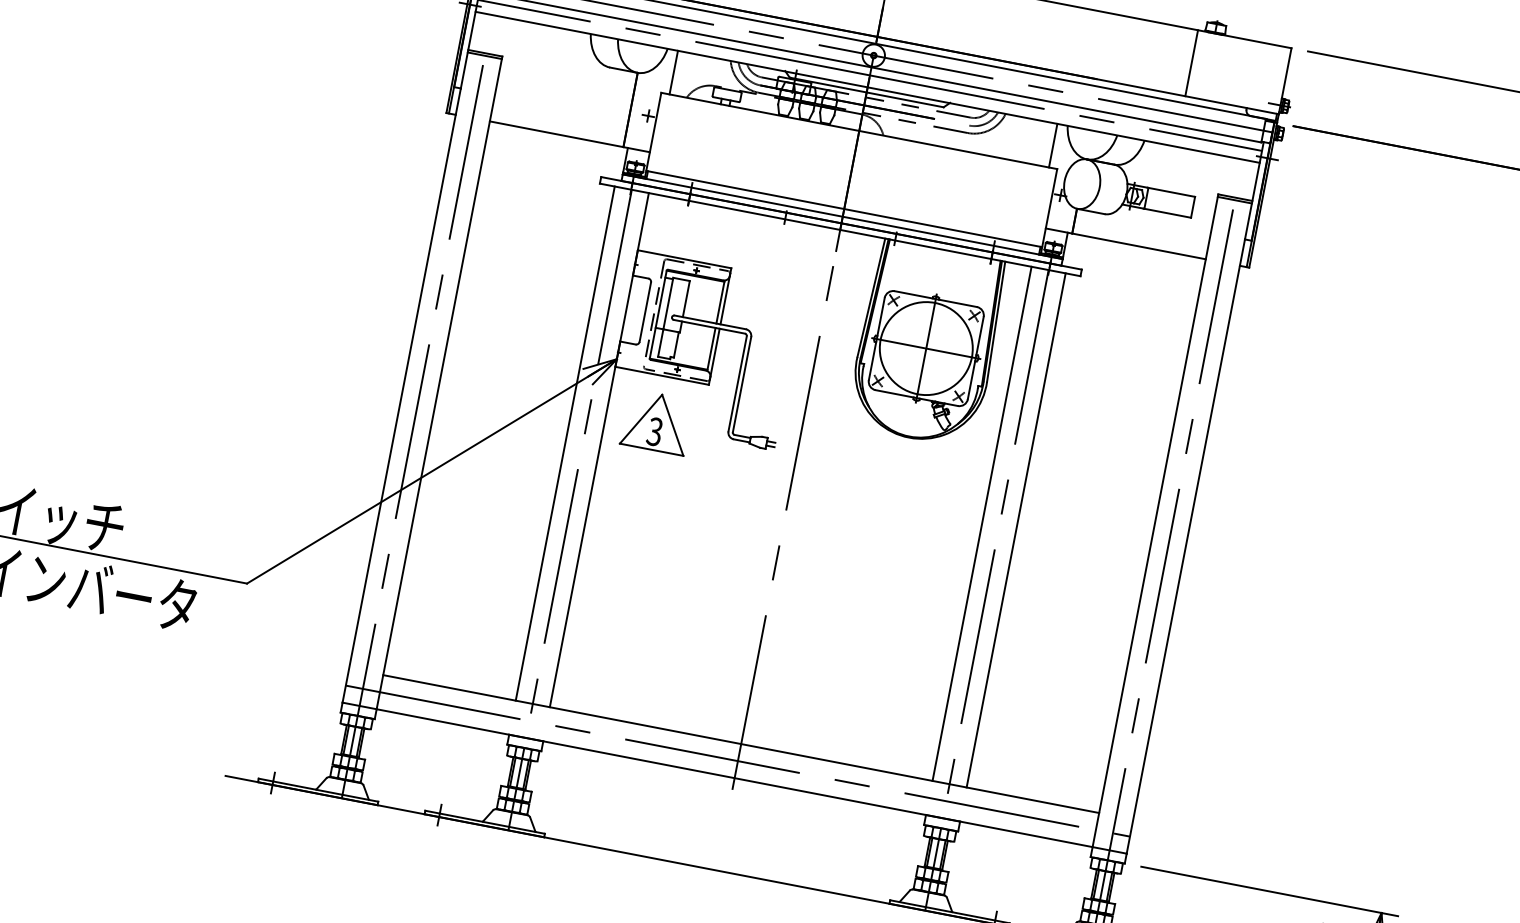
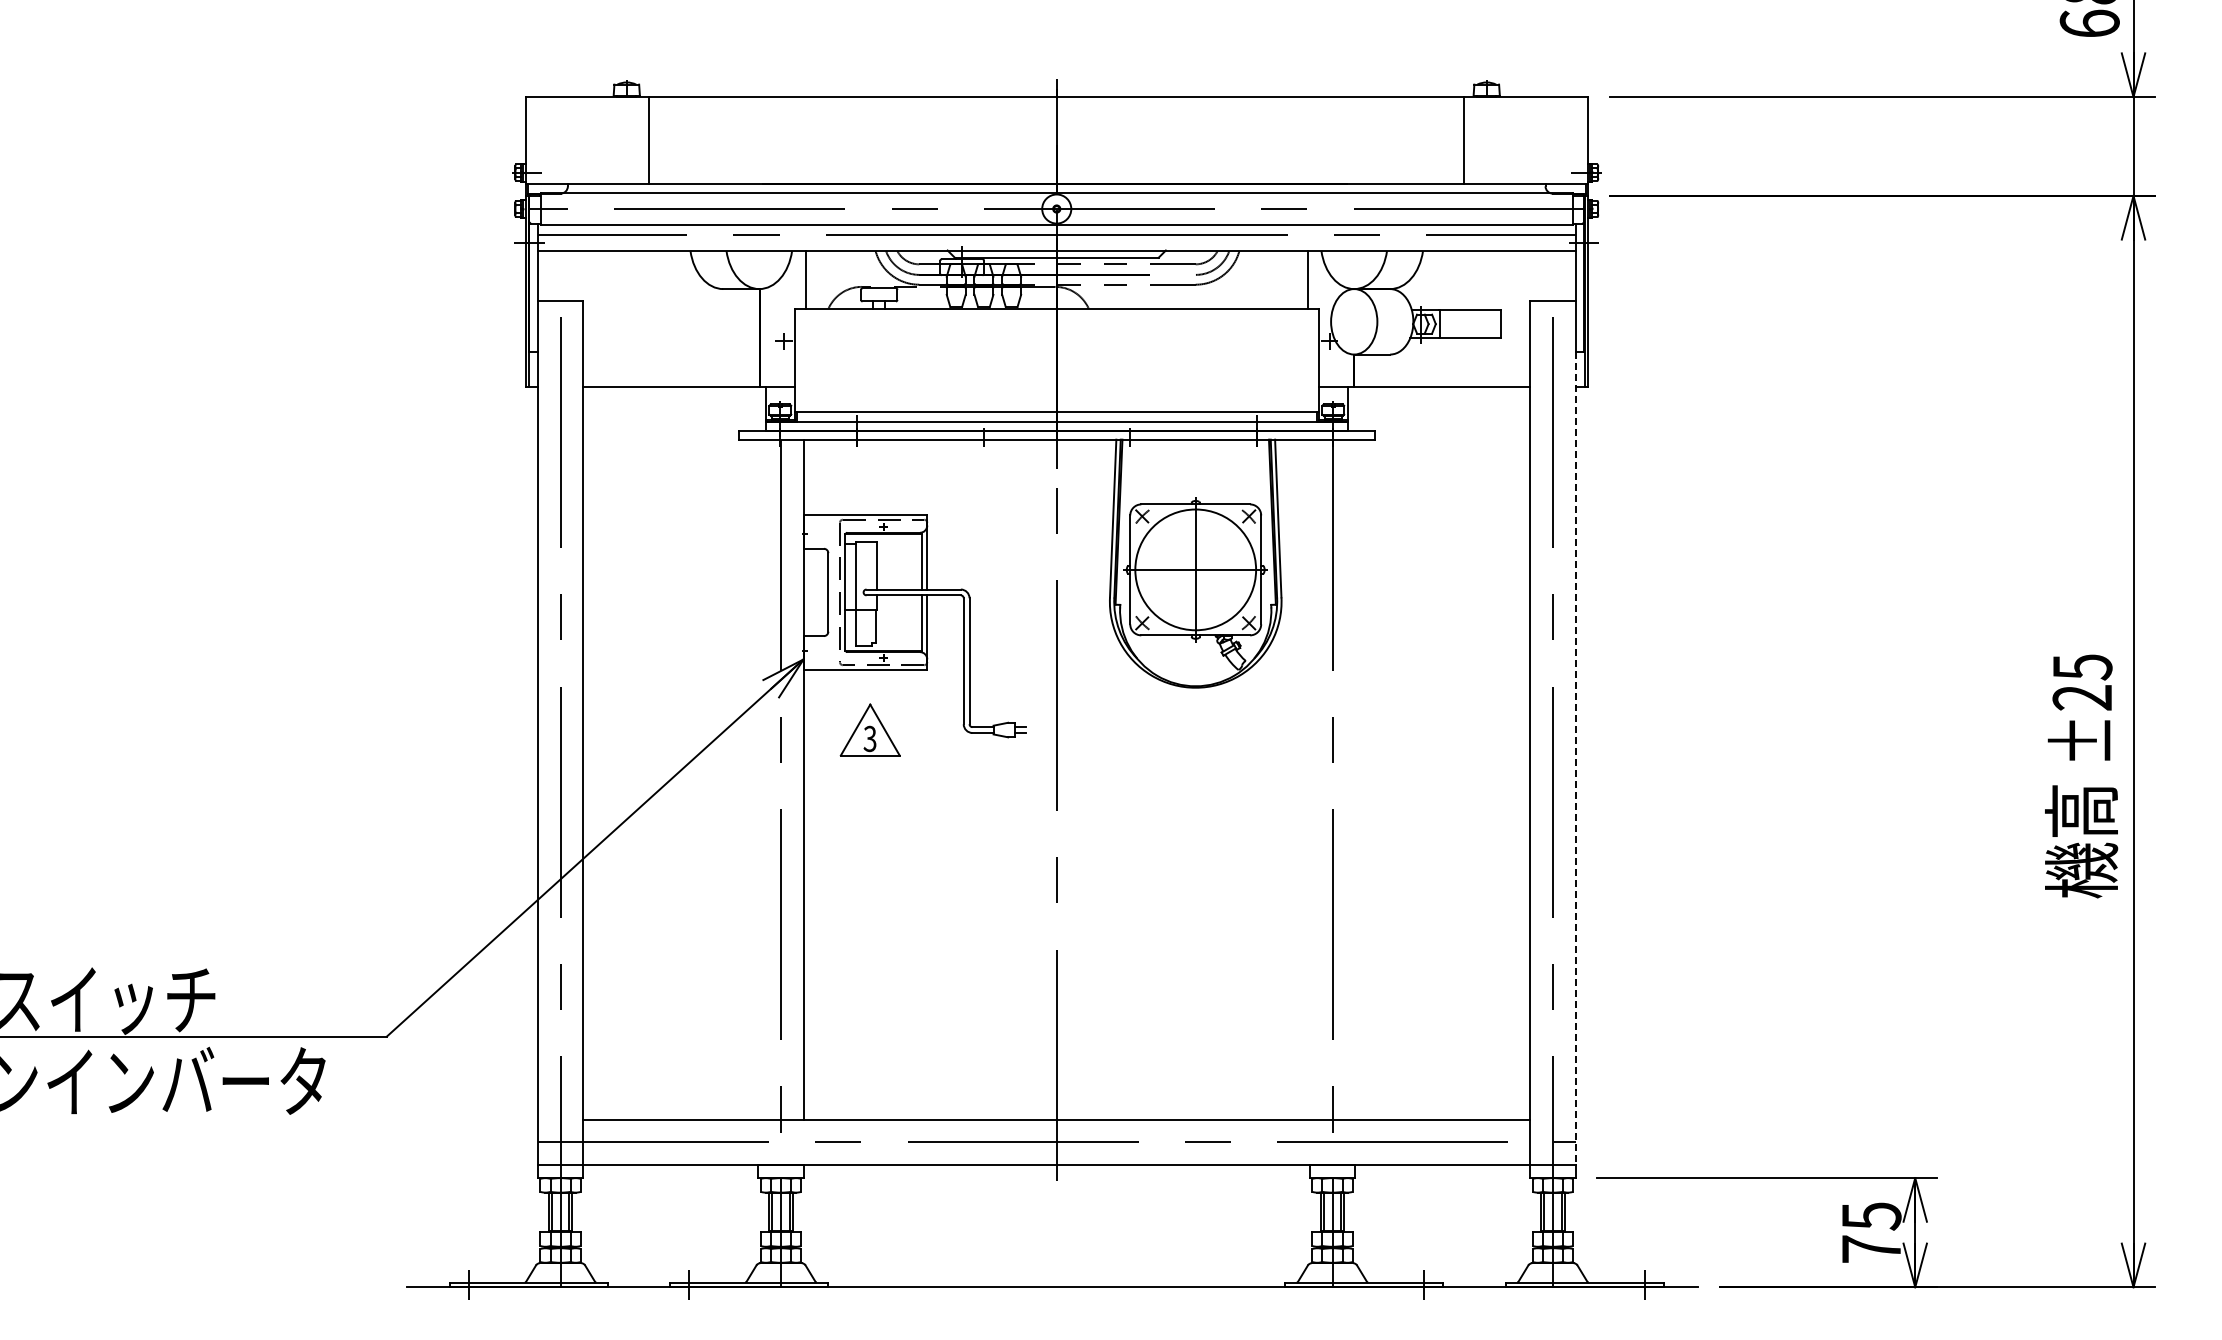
line: (484, 55) -> (560, 304), removed
line: (1234, 199) -> (1552, 304), removed
part: (657, 421) -> (870, 729), size x0.7
line: (565, 443) -> (758, 779), removed
line: (981, 523) -> (1309, 779), removed
line: (1016, 530) -> (1355, 779), removed
line: (1185, 547) -> (1575, 759), solid -> dashed

